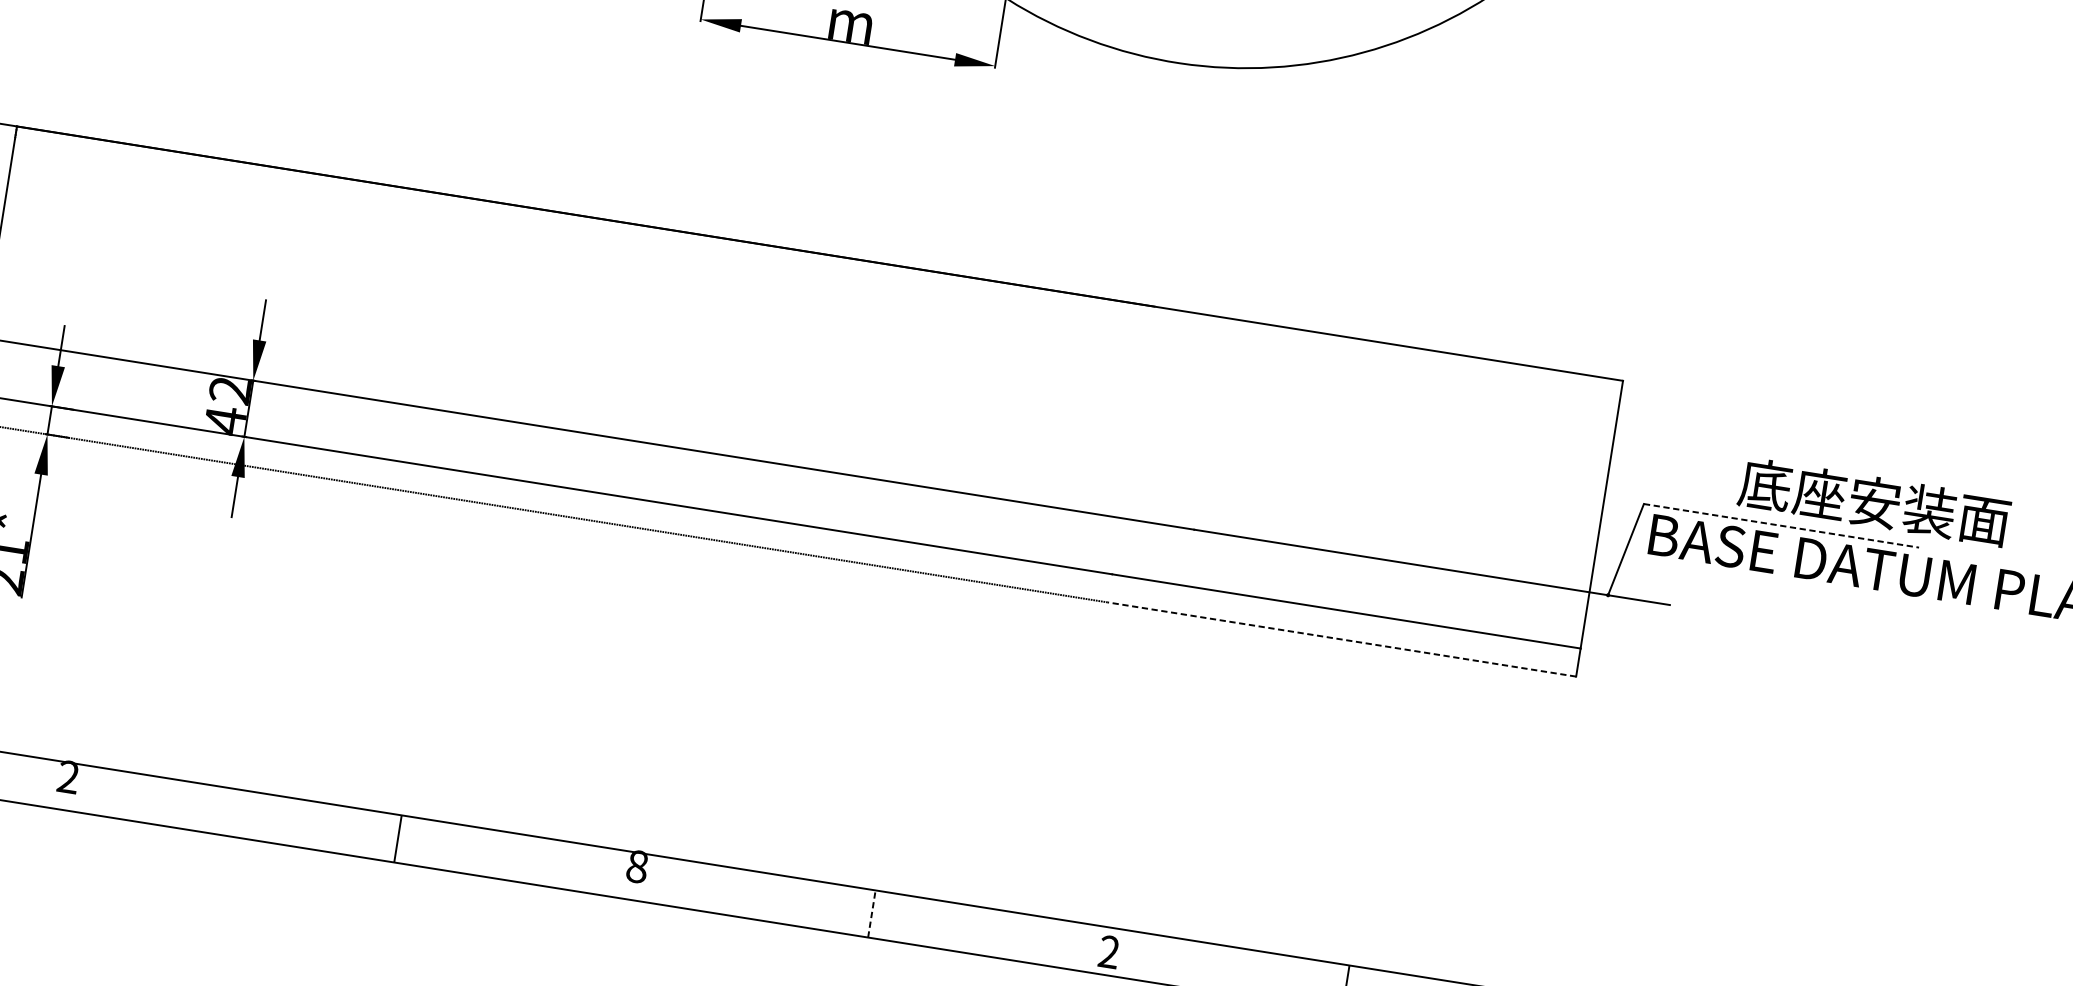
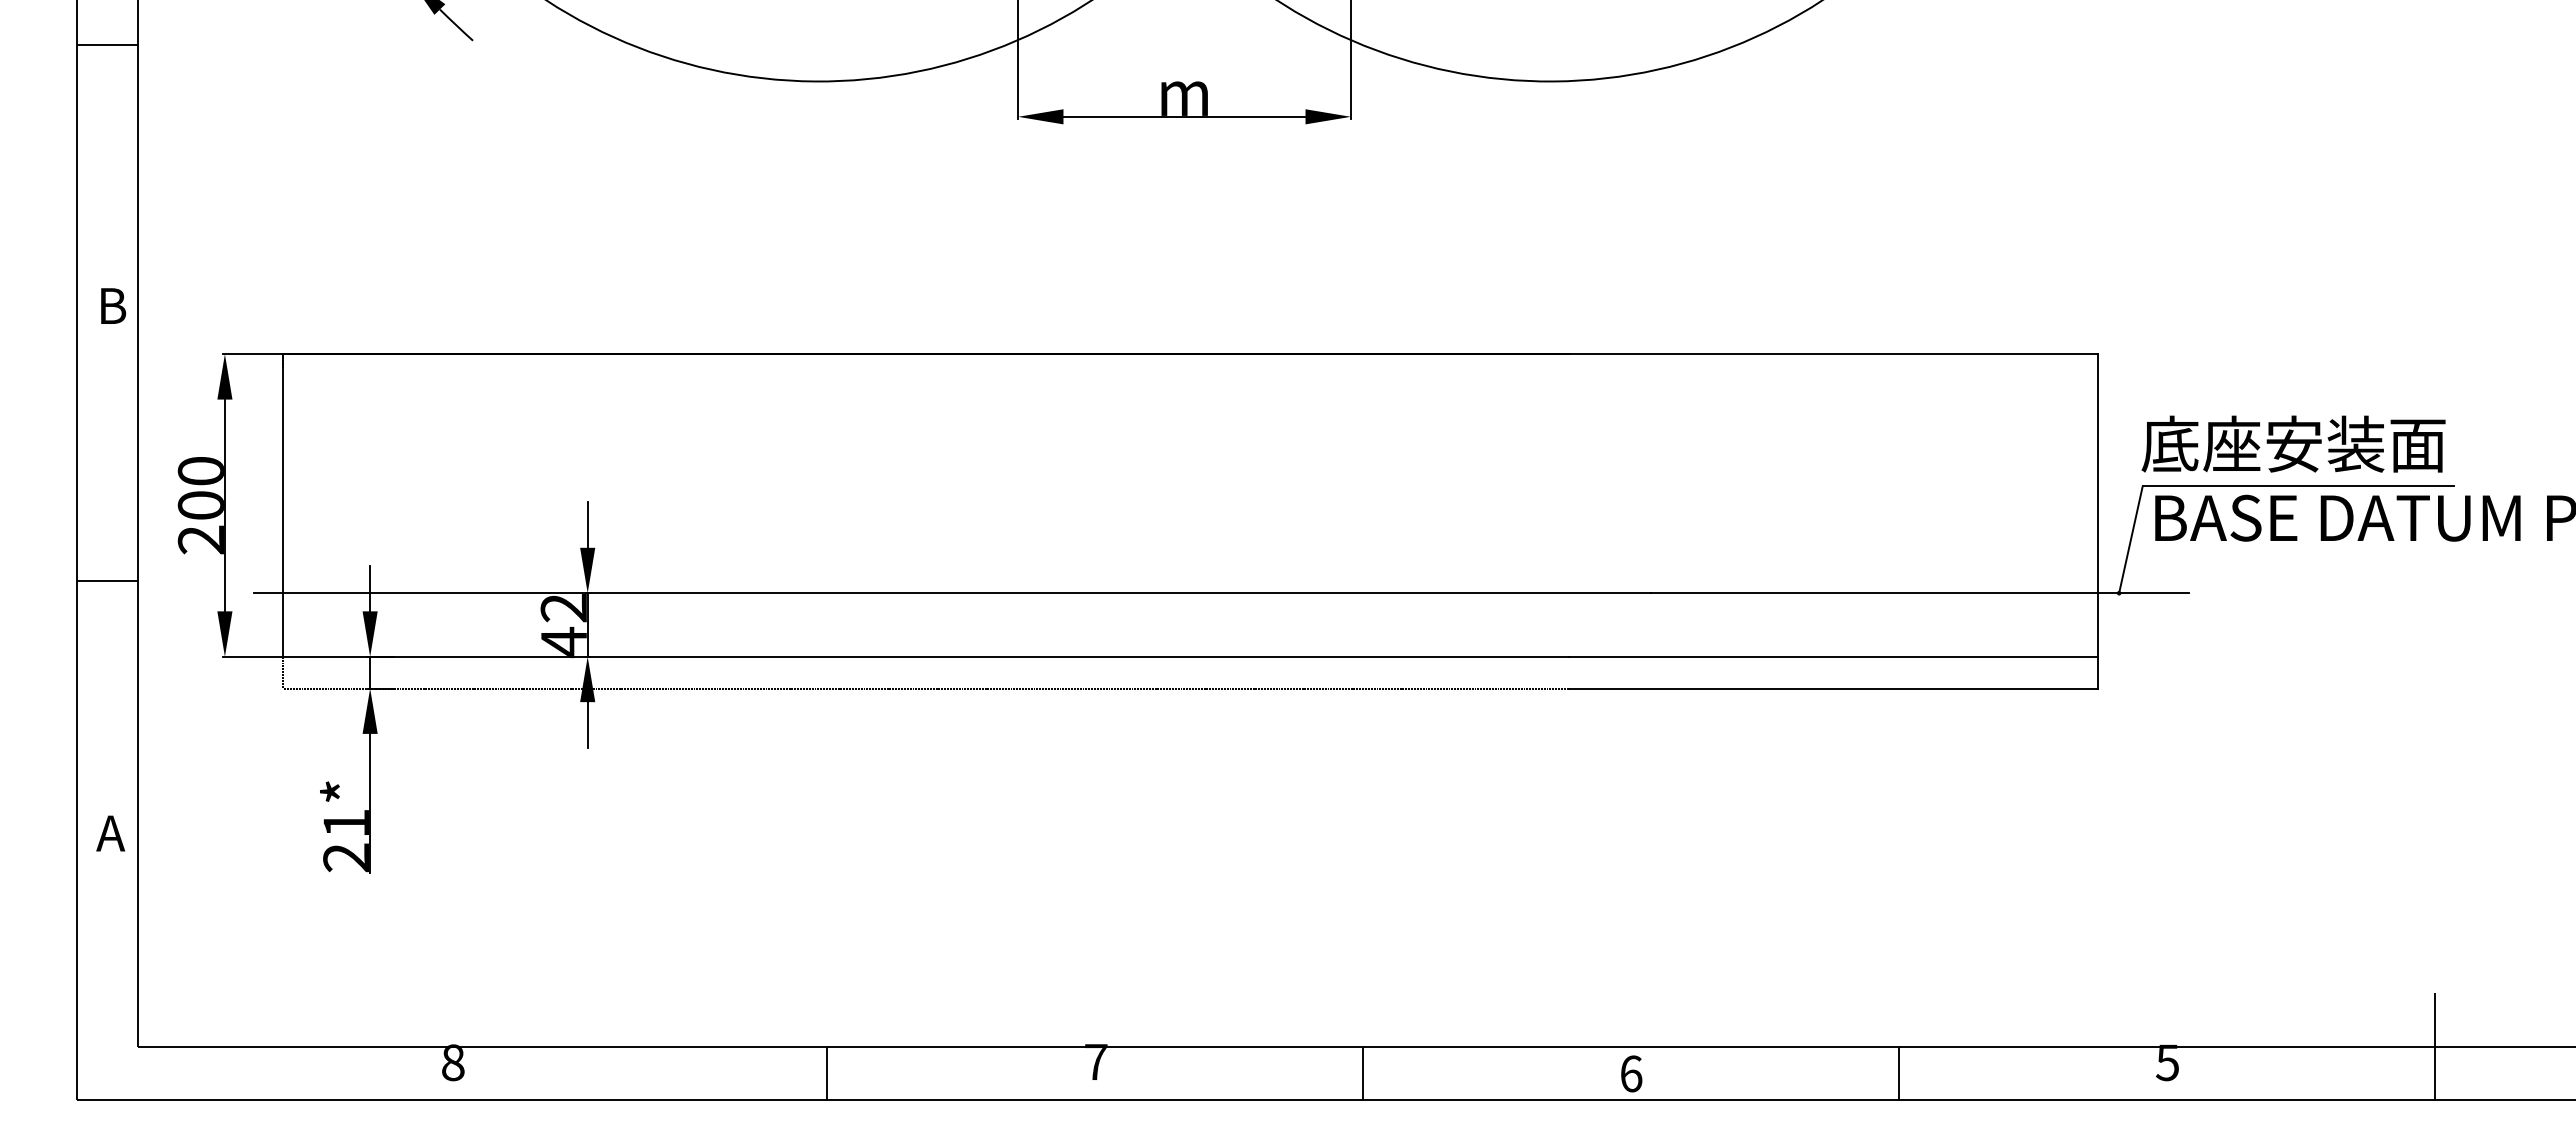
text: (1874, 501) -> (2293, 443), moved
line: (1781, 525) -> (2298, 486), dashed -> solid
line: (1342, 639) -> (1833, 688), dashed -> solid
text: (68, 776) -> (453, 1062), 2 -> 8
text: (637, 866) -> (1096, 1061), 8 -> 7
line: (871, 914) -> (1362, 1073), dashed -> solid
text: (1109, 951) -> (1631, 1073), 2 -> 6

